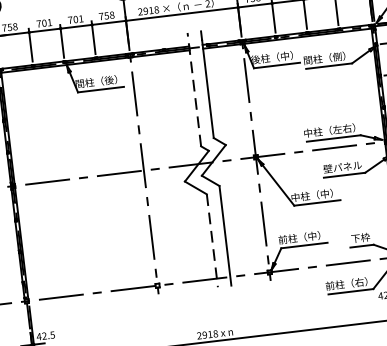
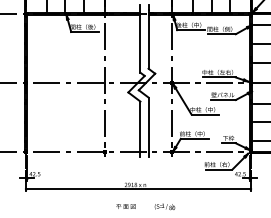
line: (194, 89) -> (140, 38), dashed -> solid
line: (212, 240) -> (140, 129), dashed -> solid

